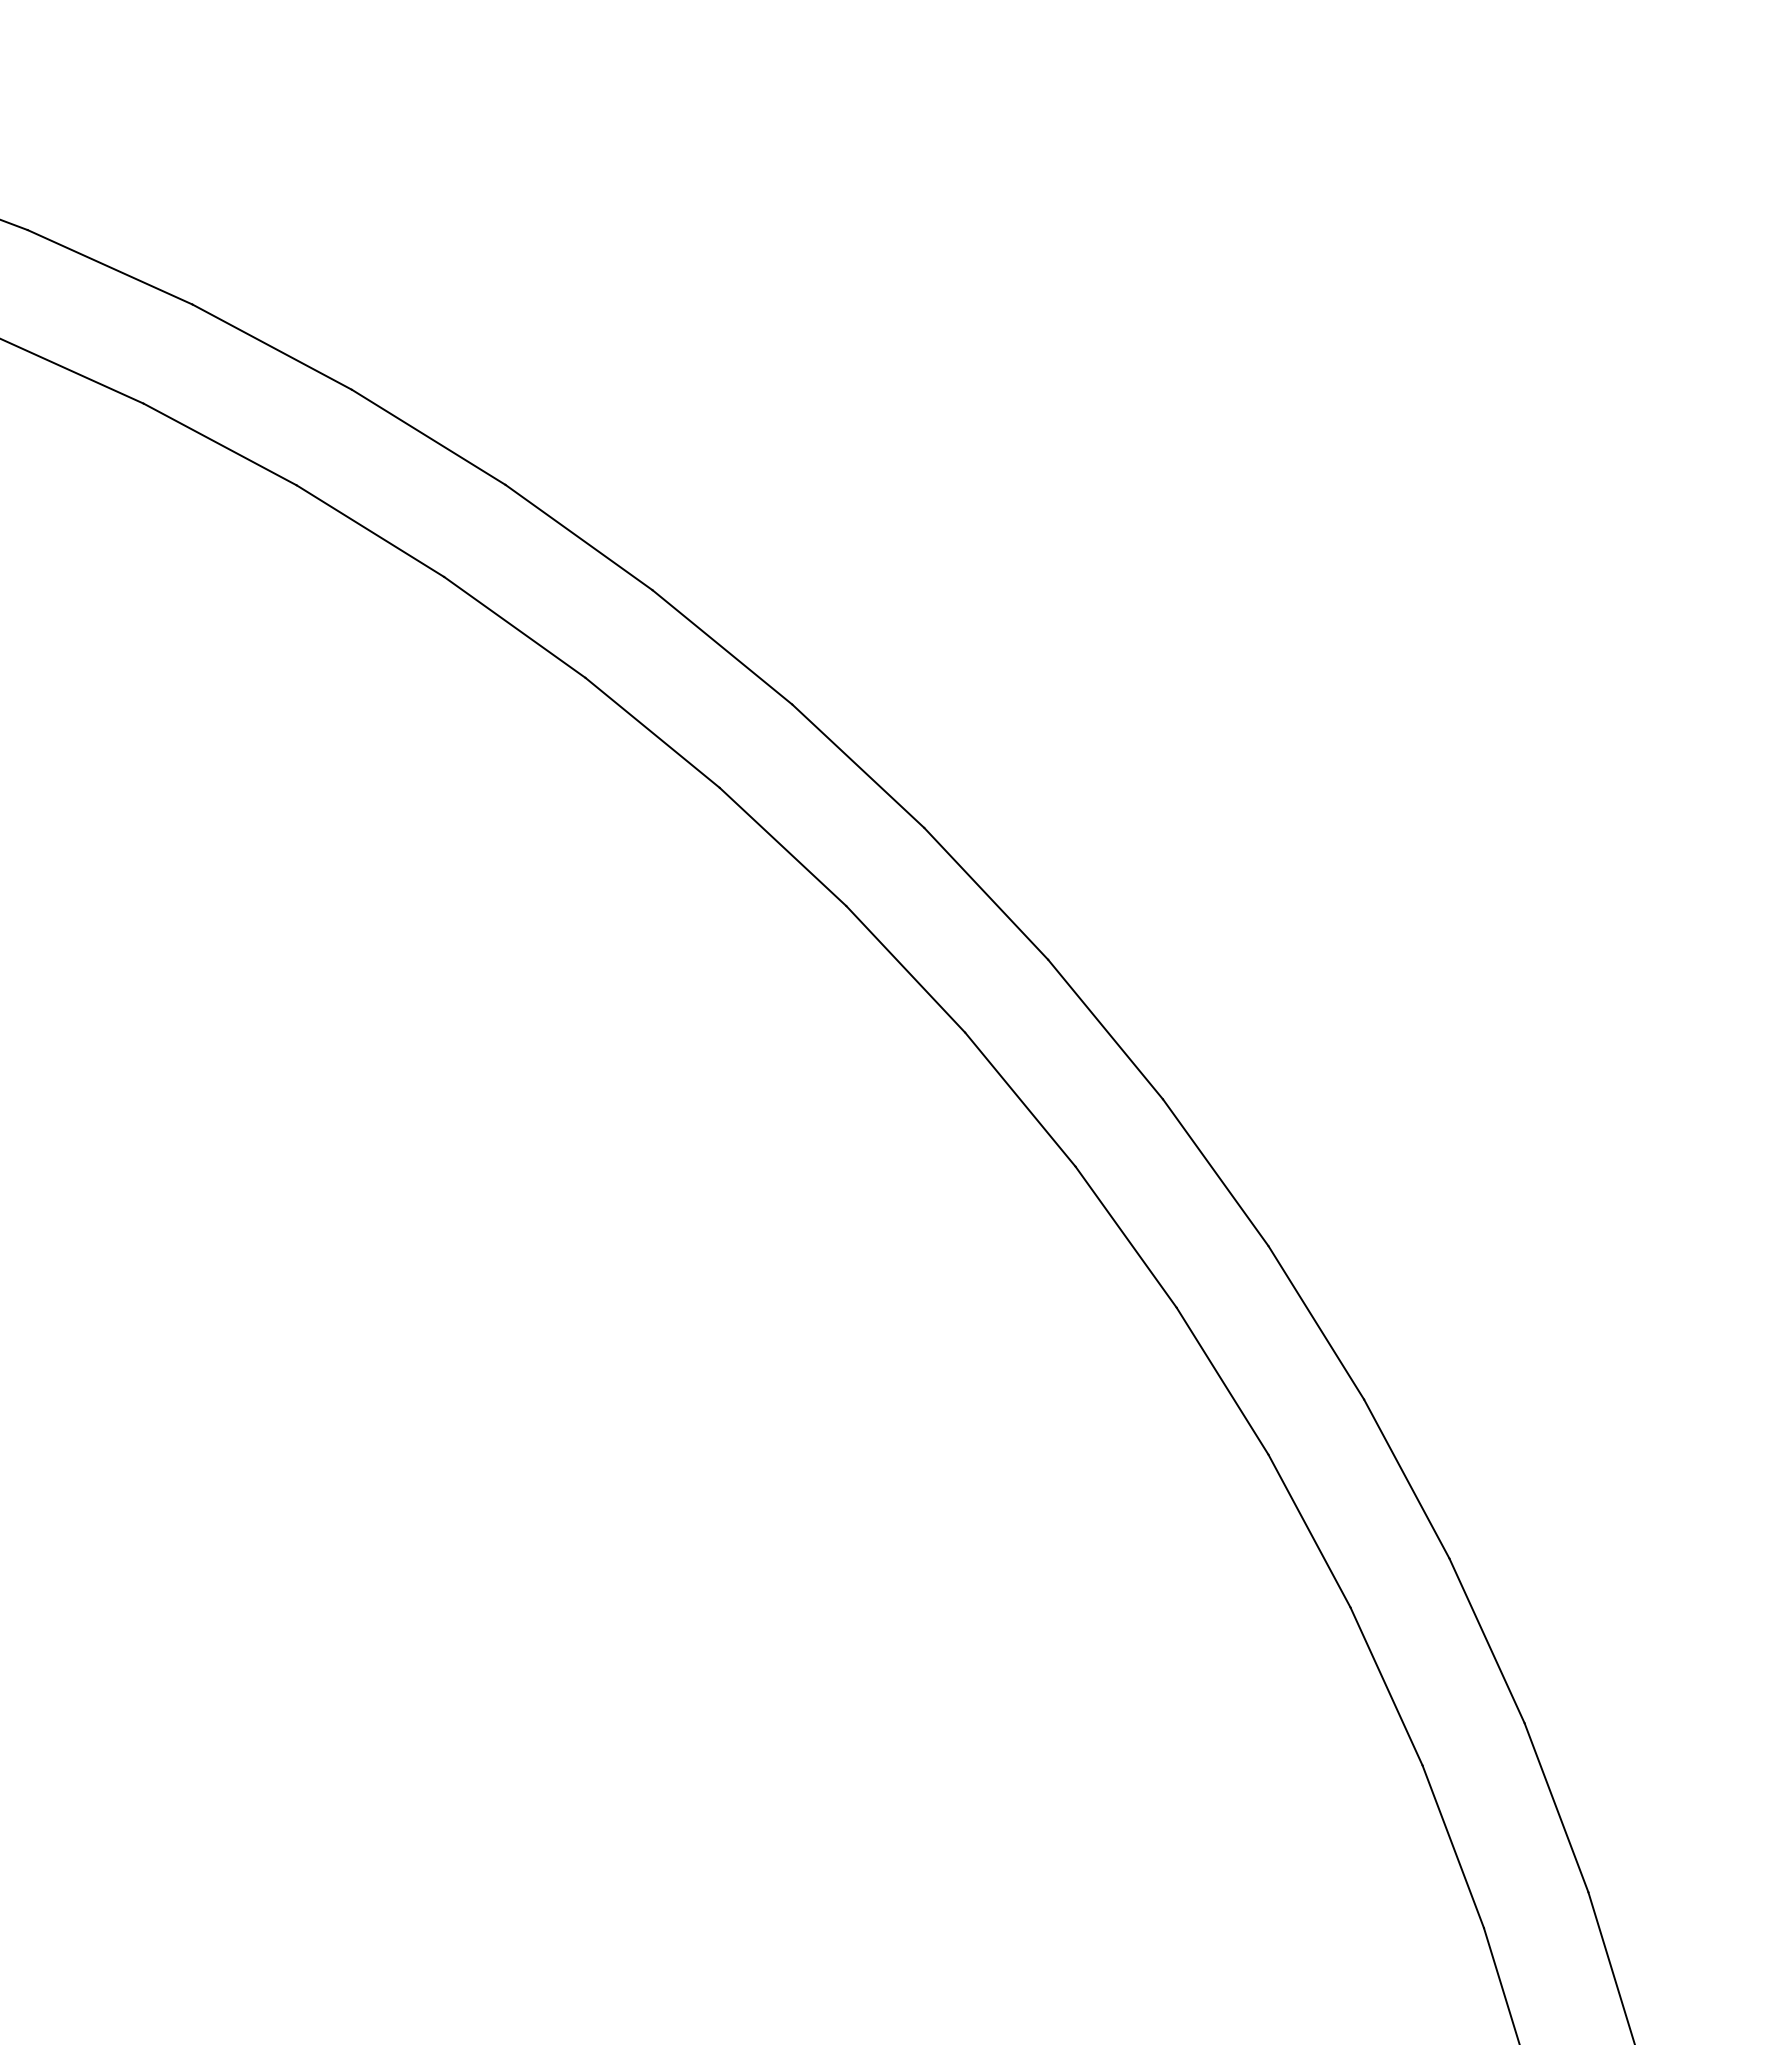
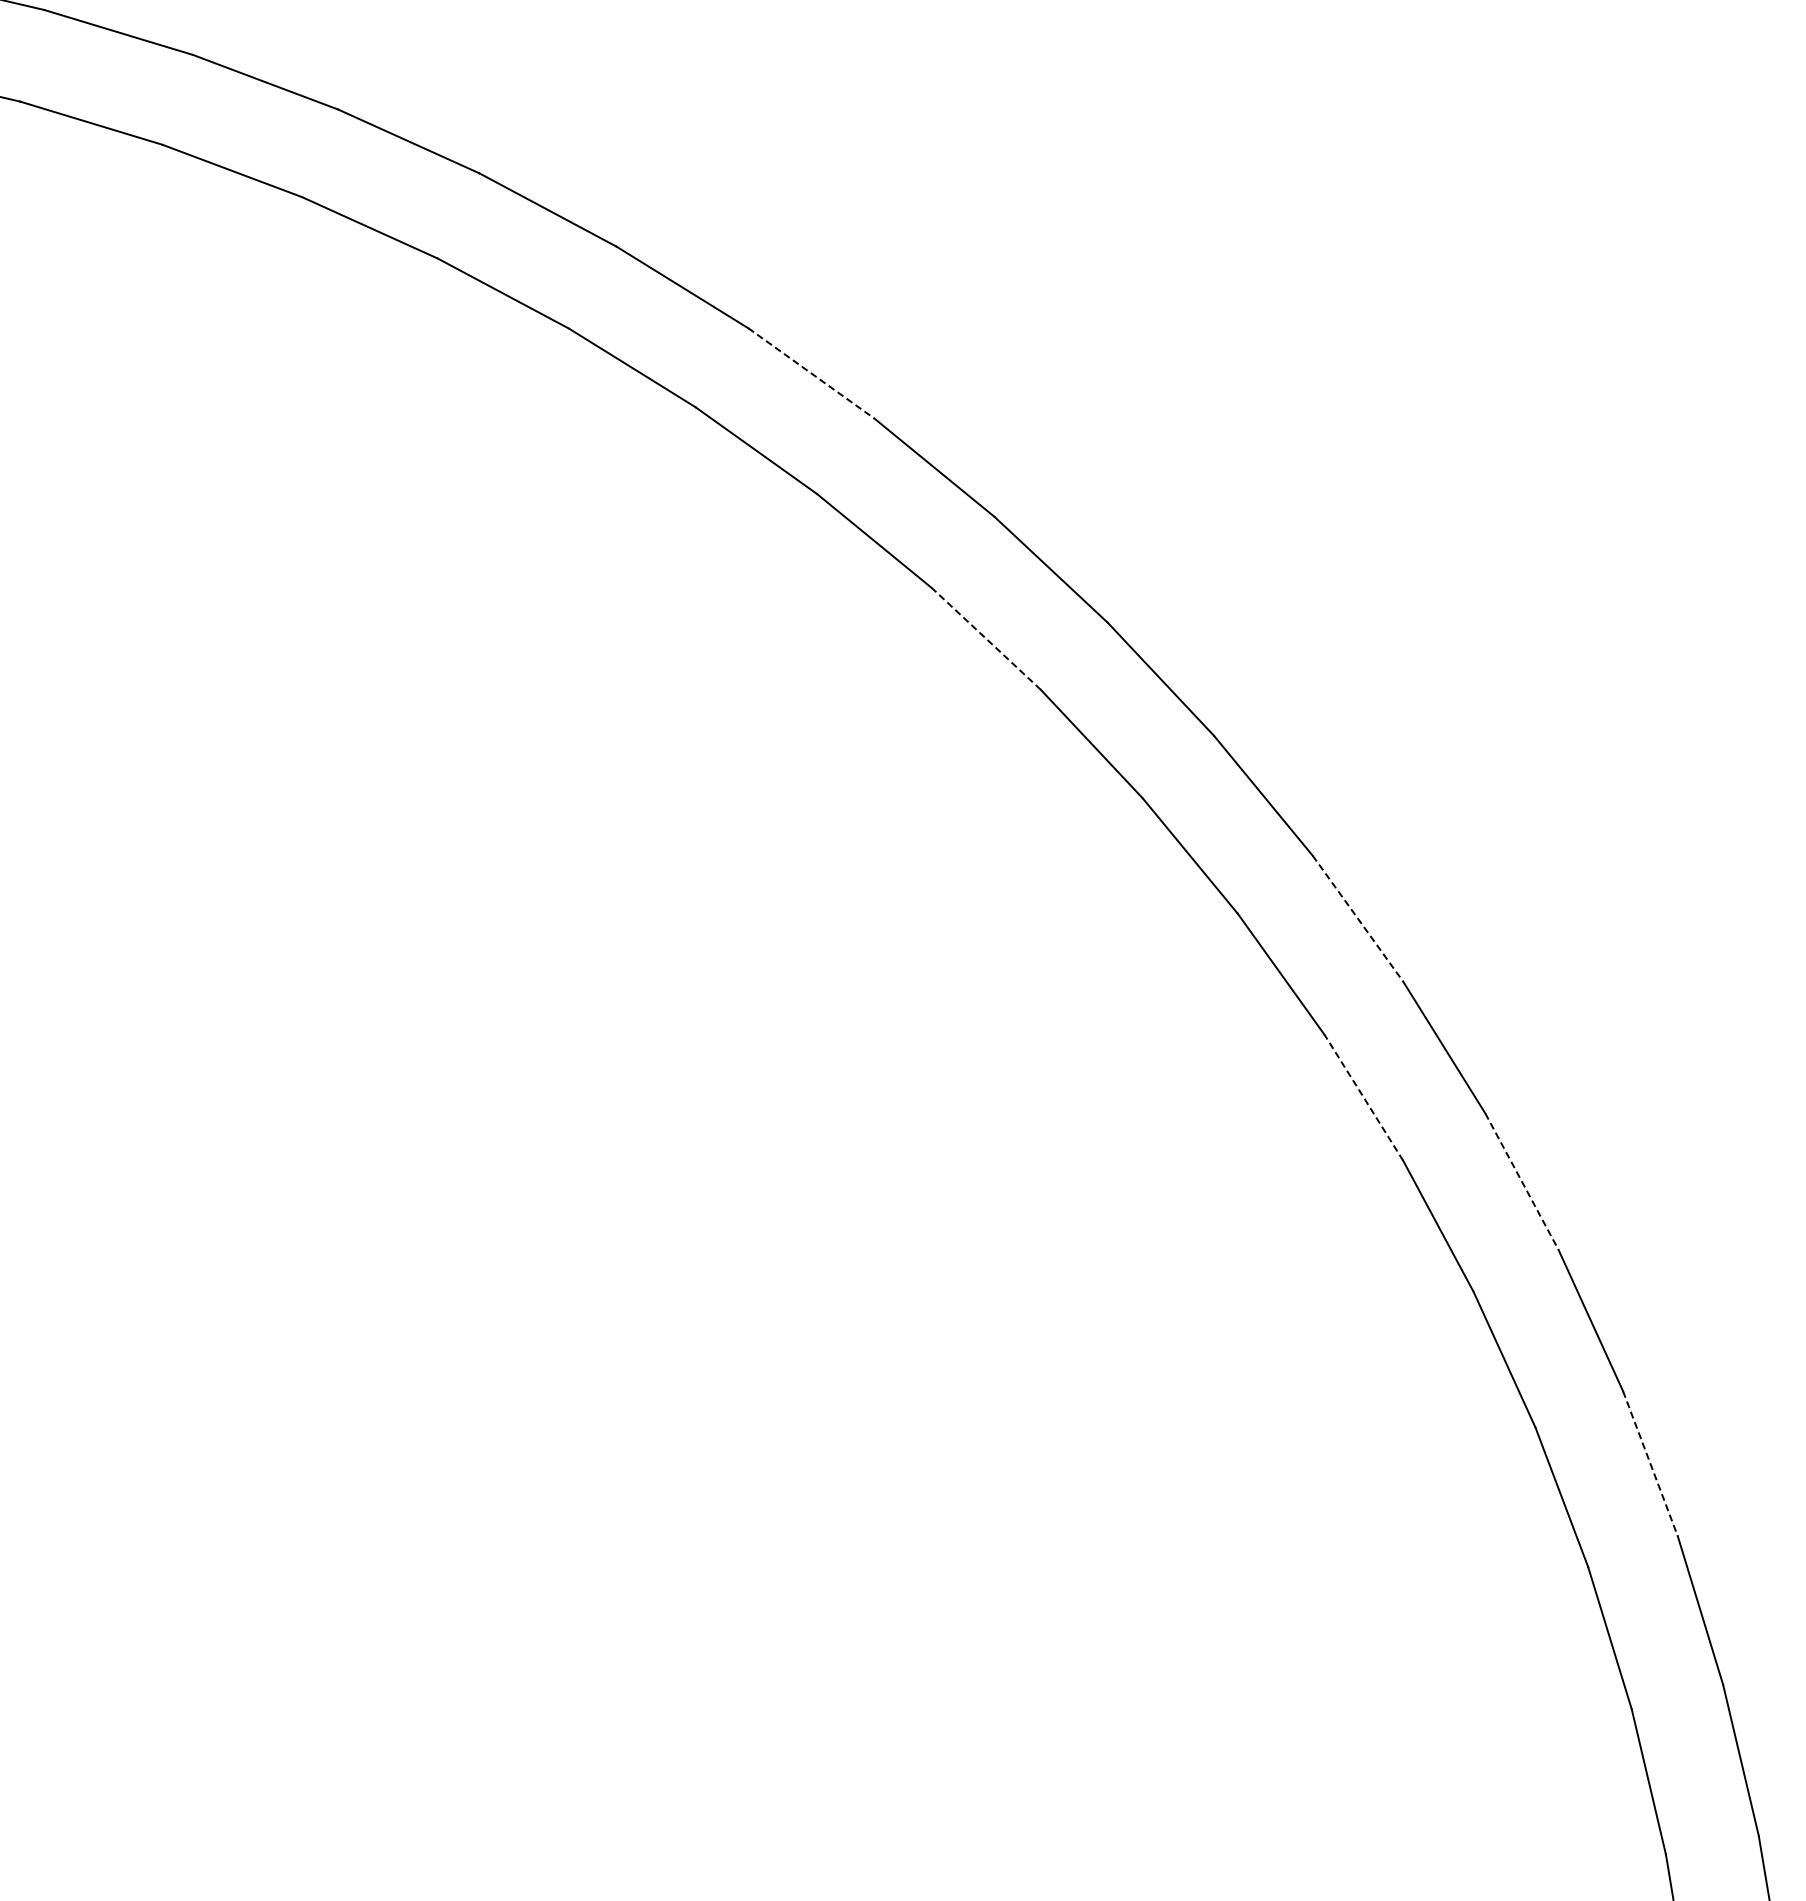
line: (579, 537) -> (811, 373), solid -> dashed
line: (783, 846) -> (986, 638), solid -> dashed
line: (1215, 1172) -> (1357, 918), solid -> dashed
line: (1222, 1381) -> (1363, 1097), solid -> dashed
line: (1406, 1478) -> (1521, 1181), solid -> dashed
line: (1556, 1807) -> (1650, 1463), solid -> dashed

